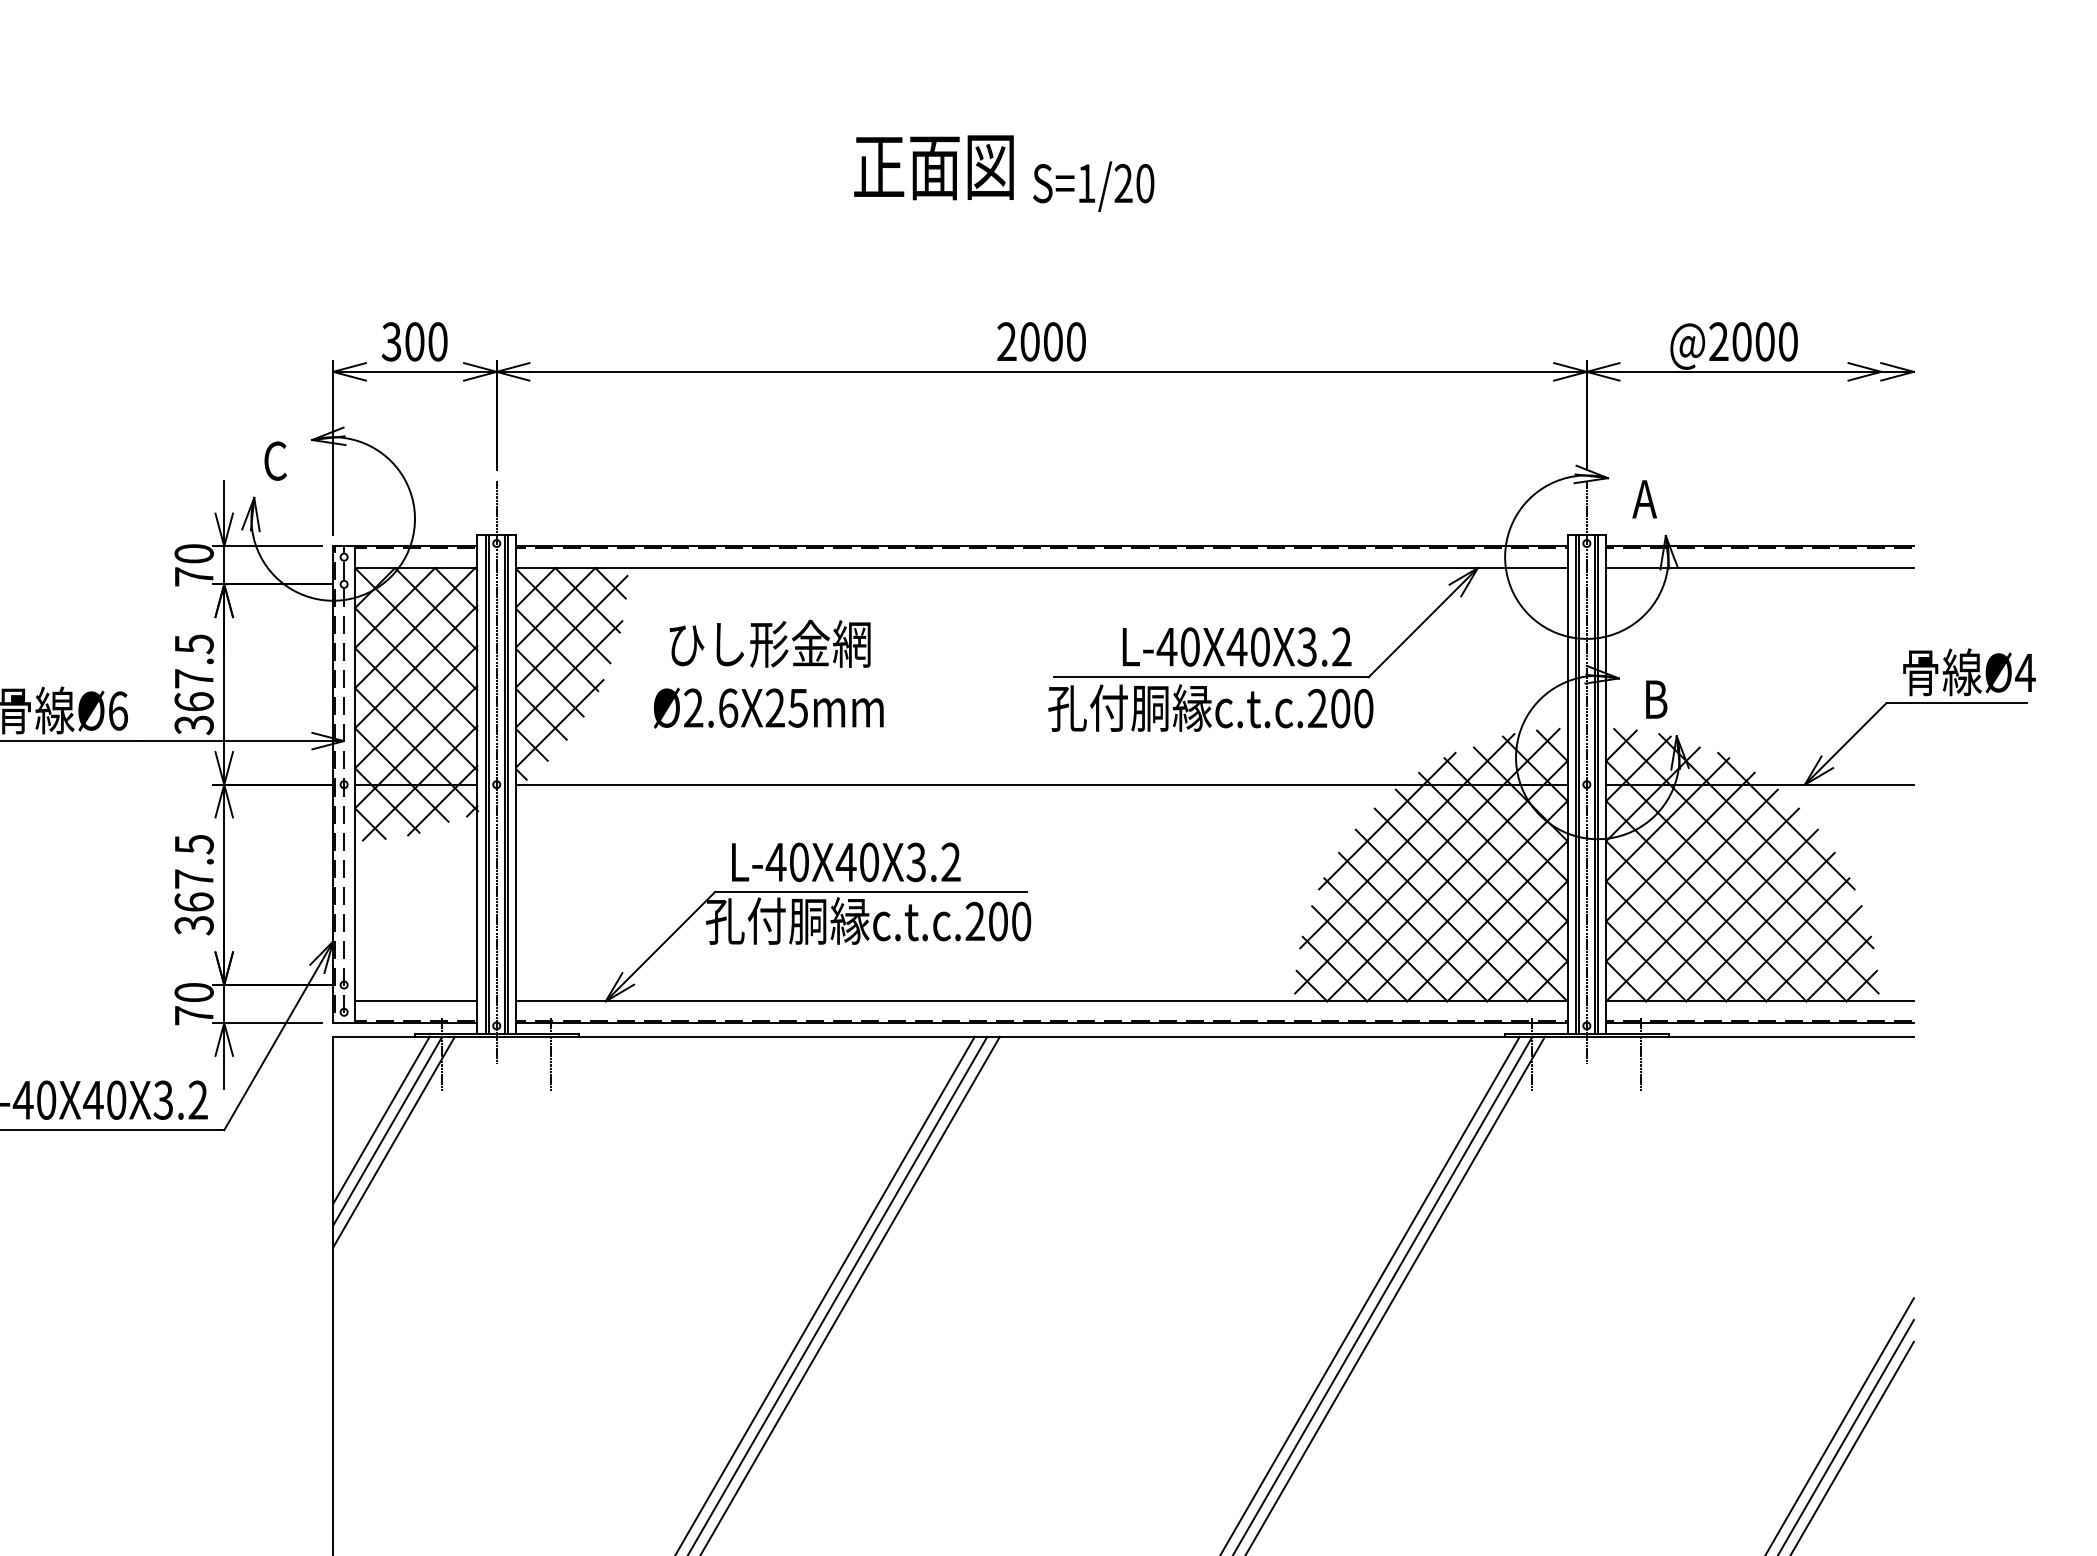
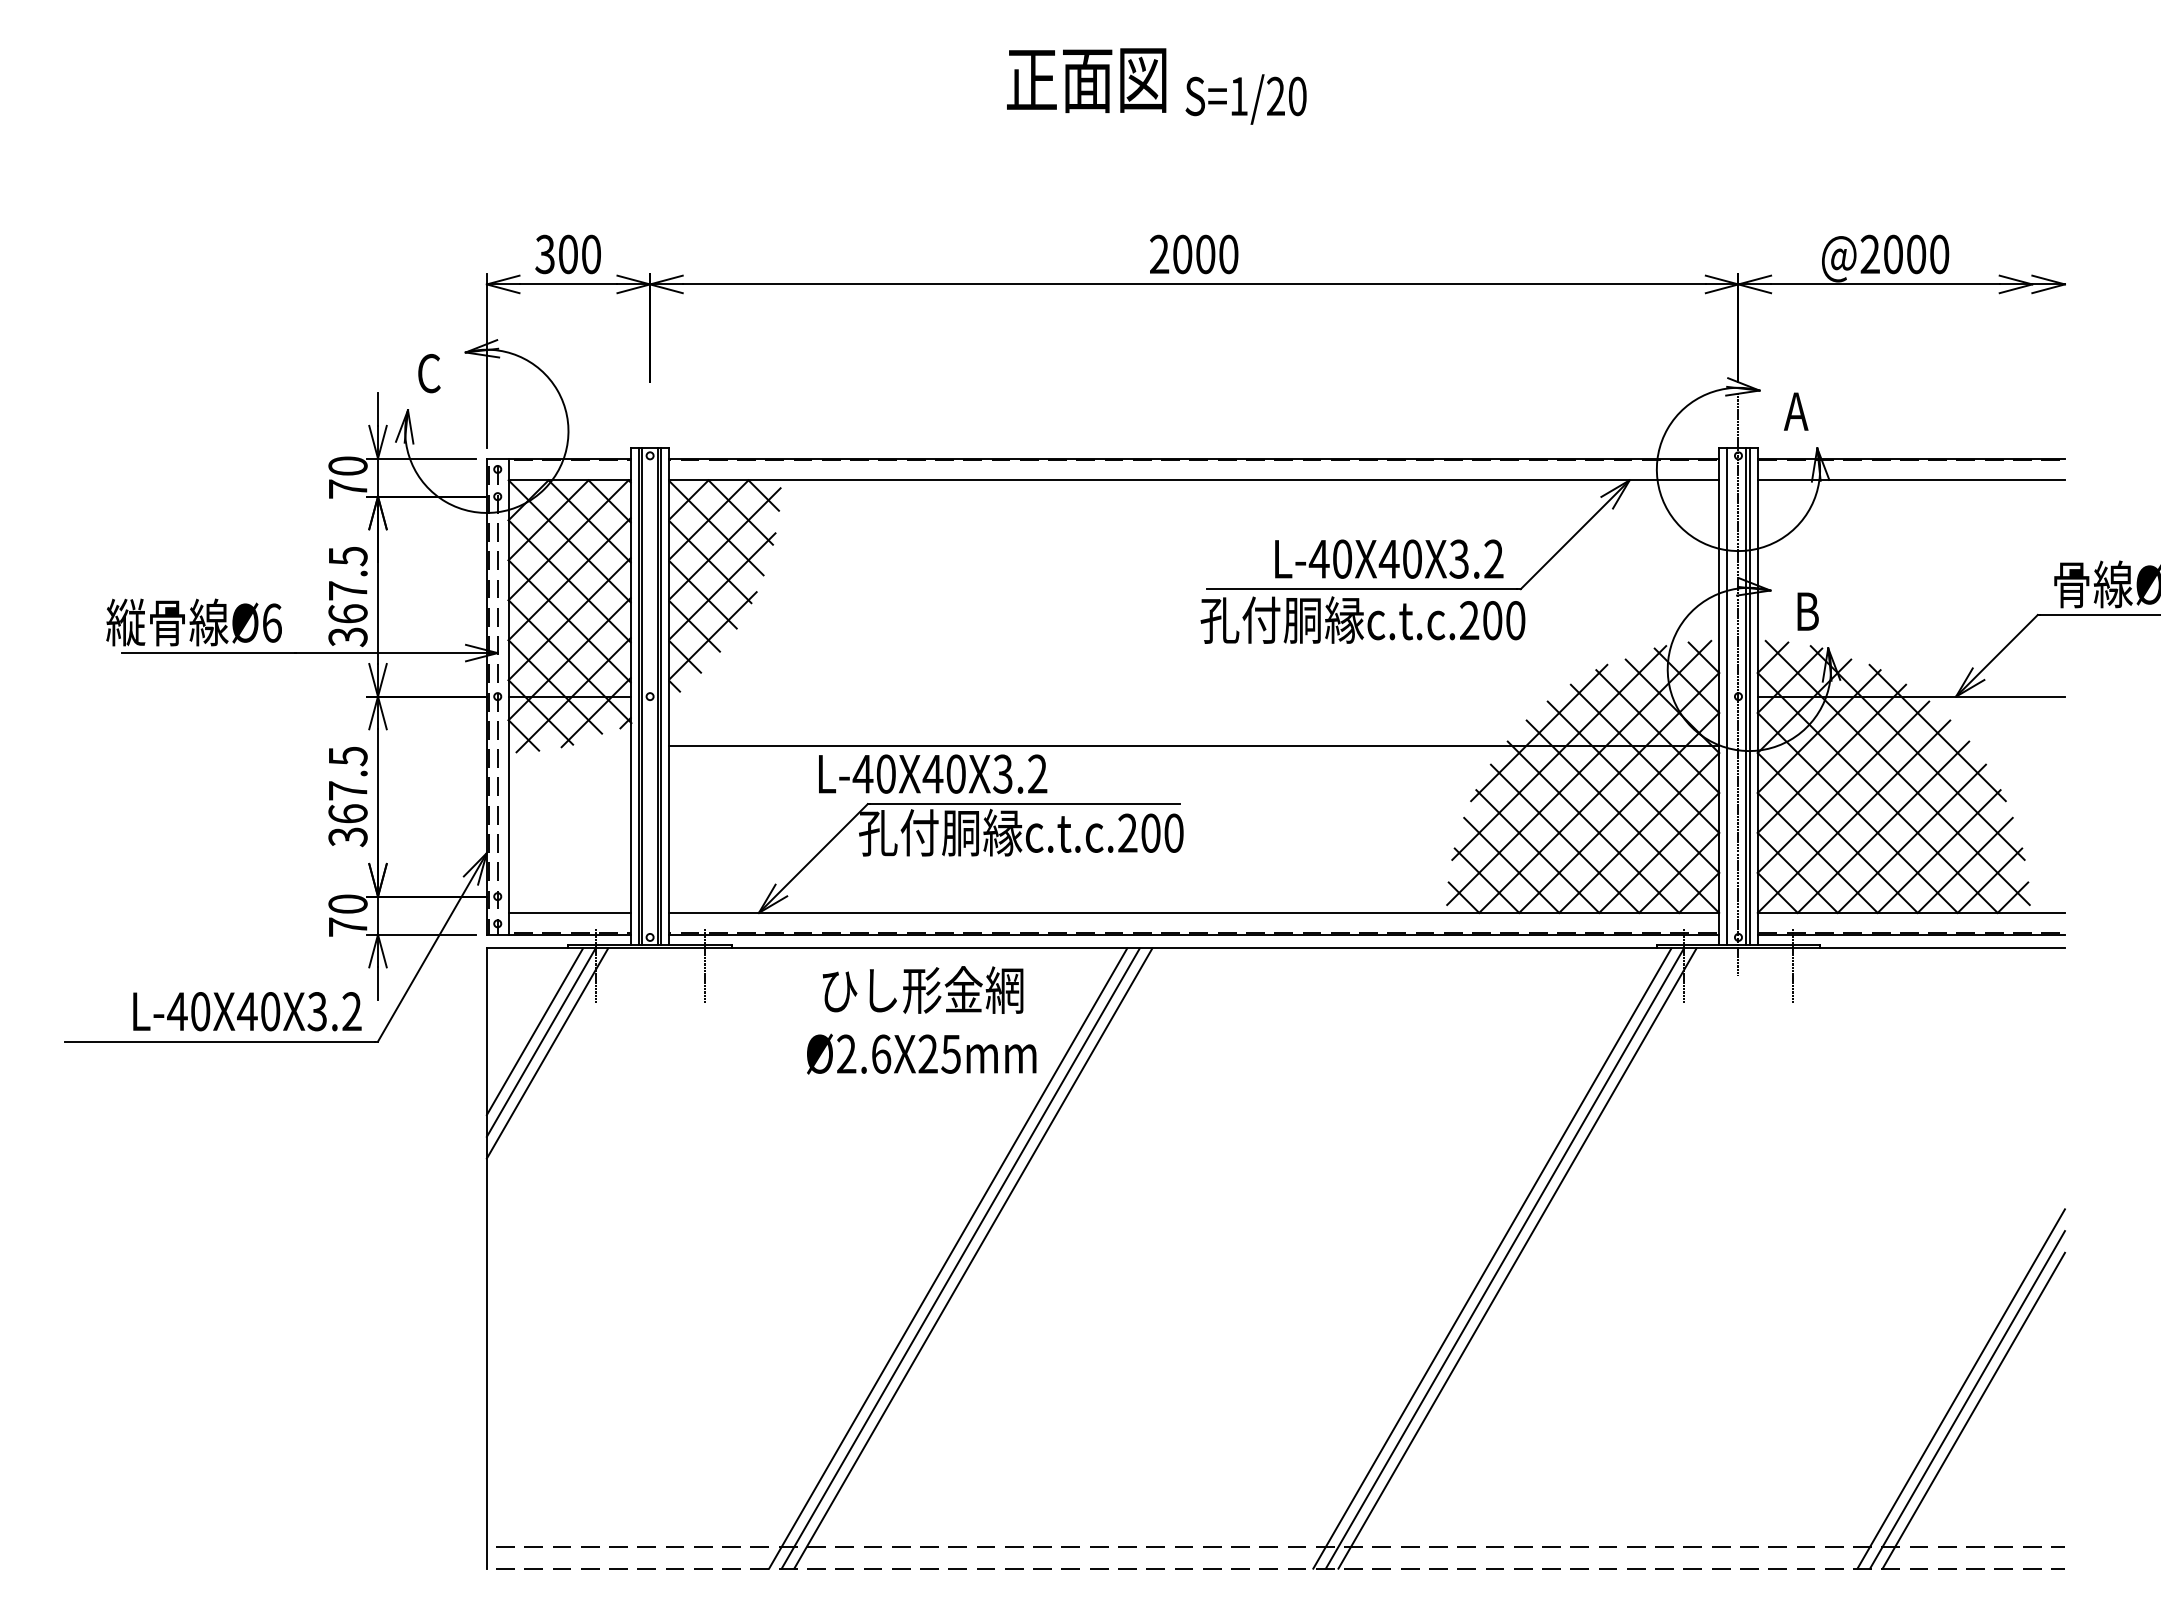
text: (768, 674) -> (921, 1020), moved
line: (497, 772) -> (650, 684), removed
line: (1042, 784) -> (1194, 745), moved
line: (1578, 784) -> (1730, 696), removed
text: (846, 861) -> (933, 773), moved

